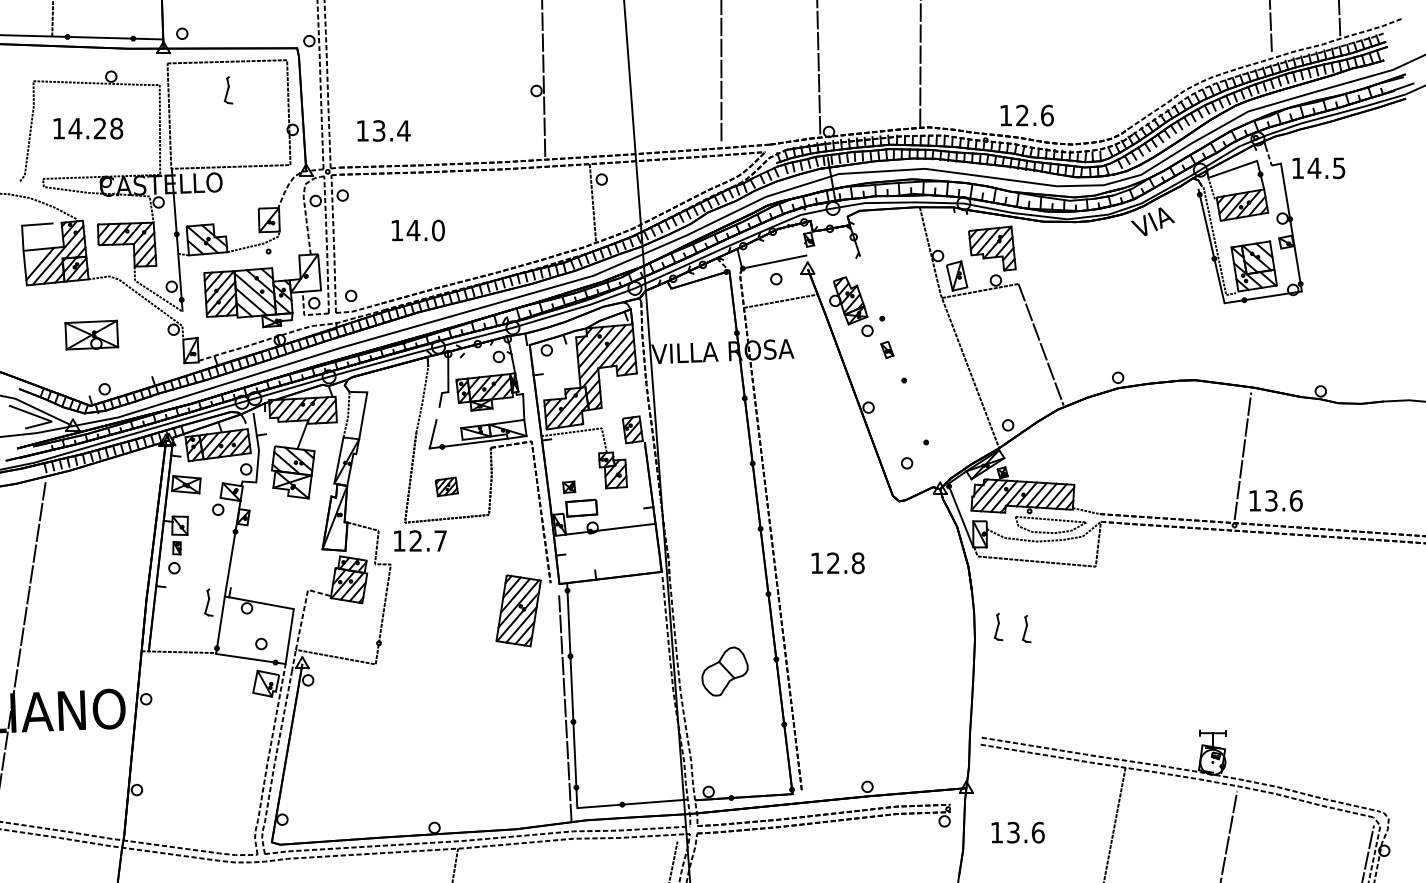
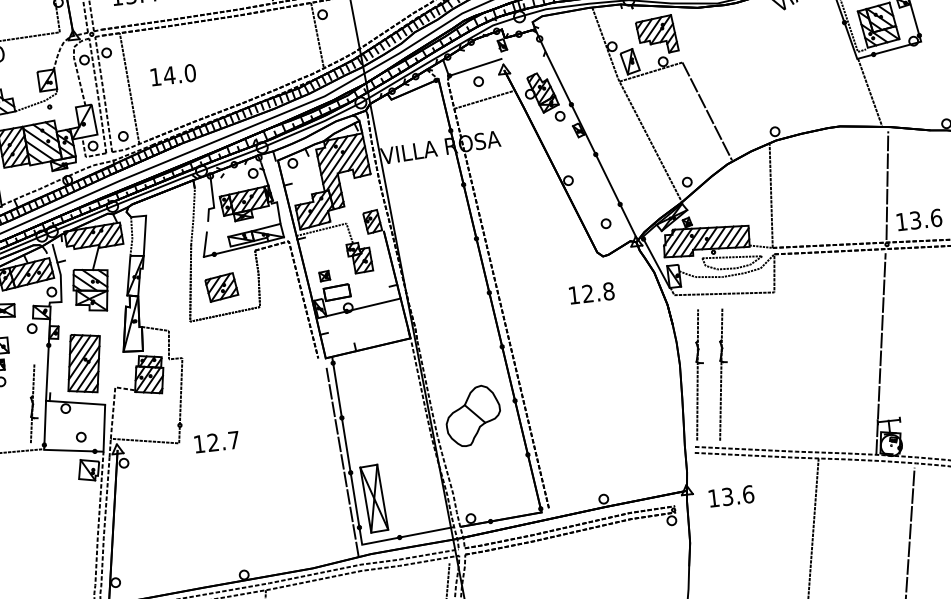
line: (364, 240) -> (129, 88), added
line: (1234, 344) -> (869, 92), added
line: (901, 371) -> (592, 147), added
line: (1104, 452) -> (770, 195), added
part: (446, 486) -> (221, 287), size x1.67
text: (420, 540) -> (217, 441), moved
text: (837, 563) -> (591, 293), moved
line: (208, 598) -> (32, 404), added
part: (518, 610) -> (83, 363), moved
line: (994, 653) -> (697, 375), added
line: (1212, 653) -> (880, 354), added
line: (1022, 655) -> (721, 374), added
part: (724, 671) -> (472, 415), size x1.43
part: (597, 755) -> (374, 498), added
text: (1017, 832) -> (731, 496), moved

